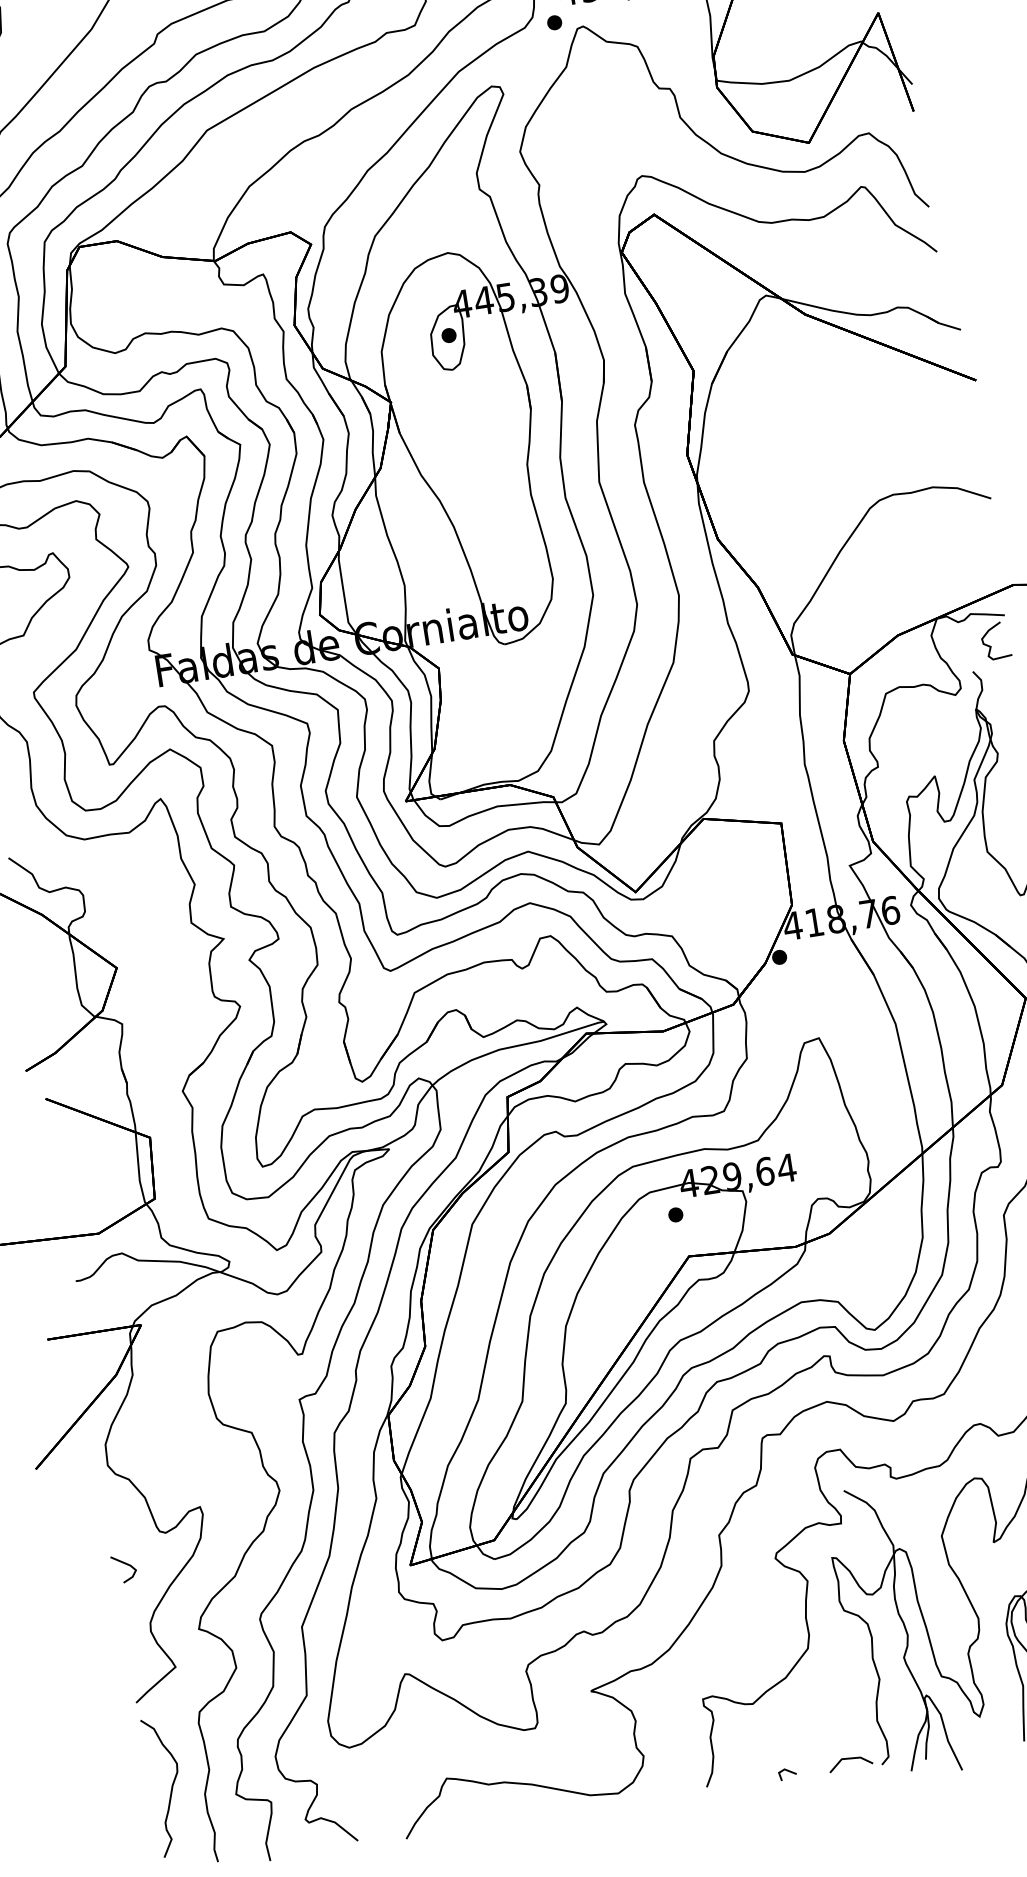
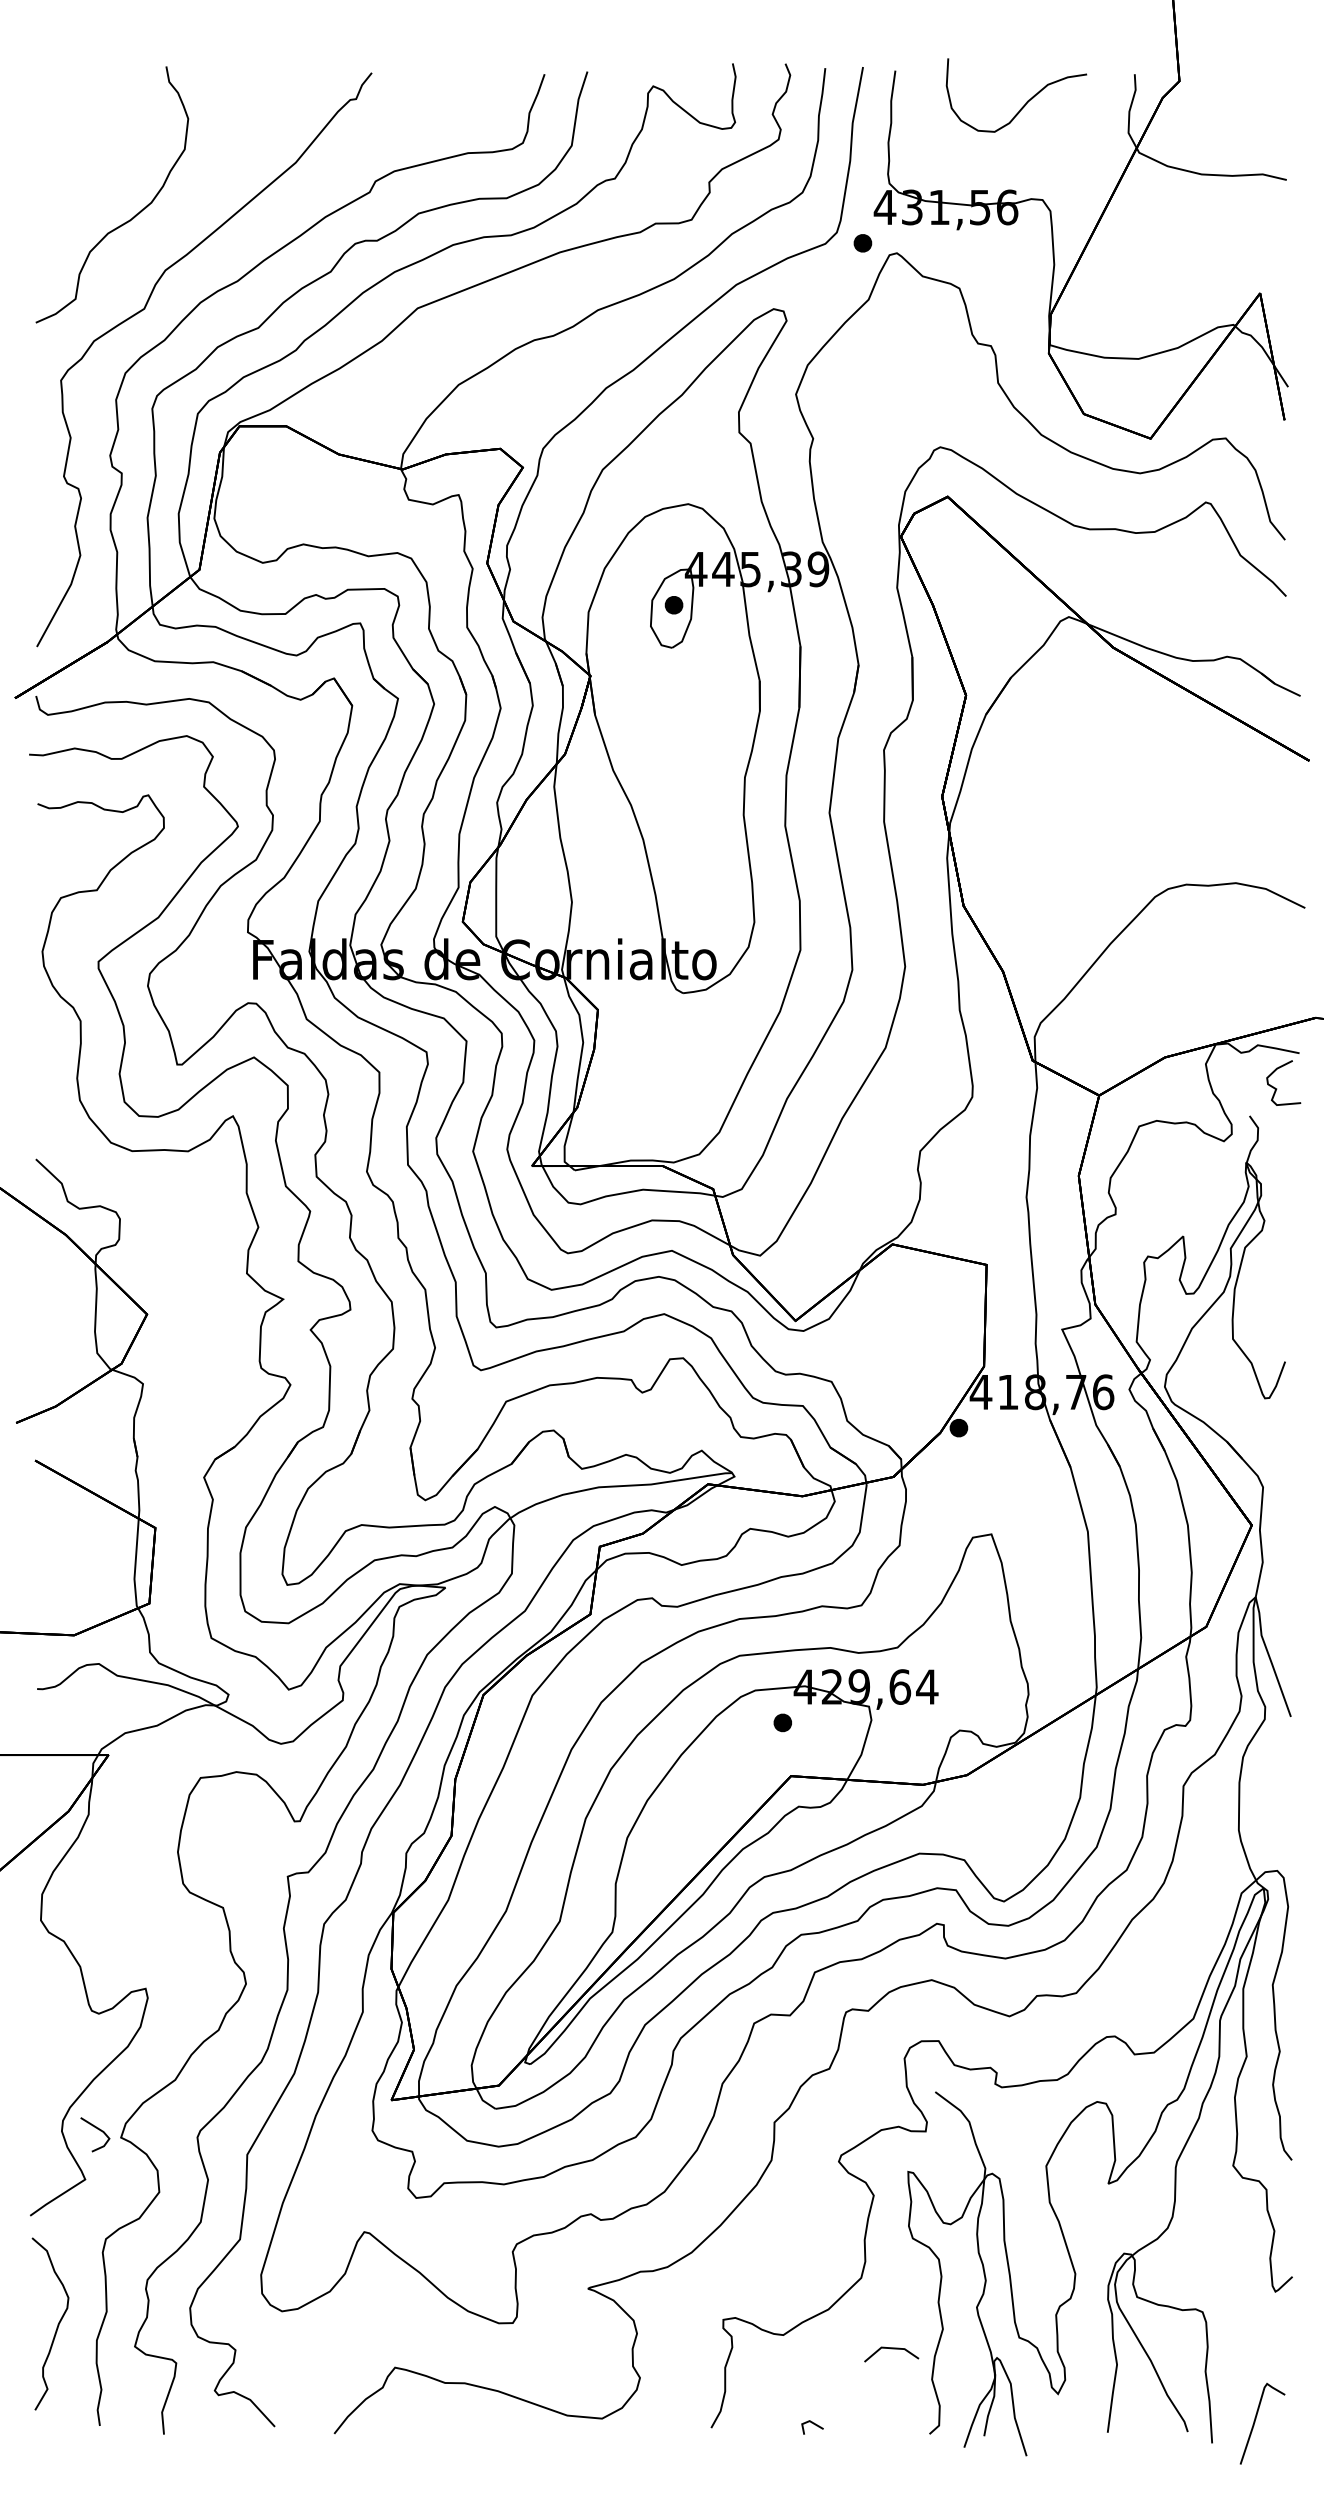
line: (125, 1564) -> (97, 2129), moved
line: (850, 1759) -> (891, 2349), moved

